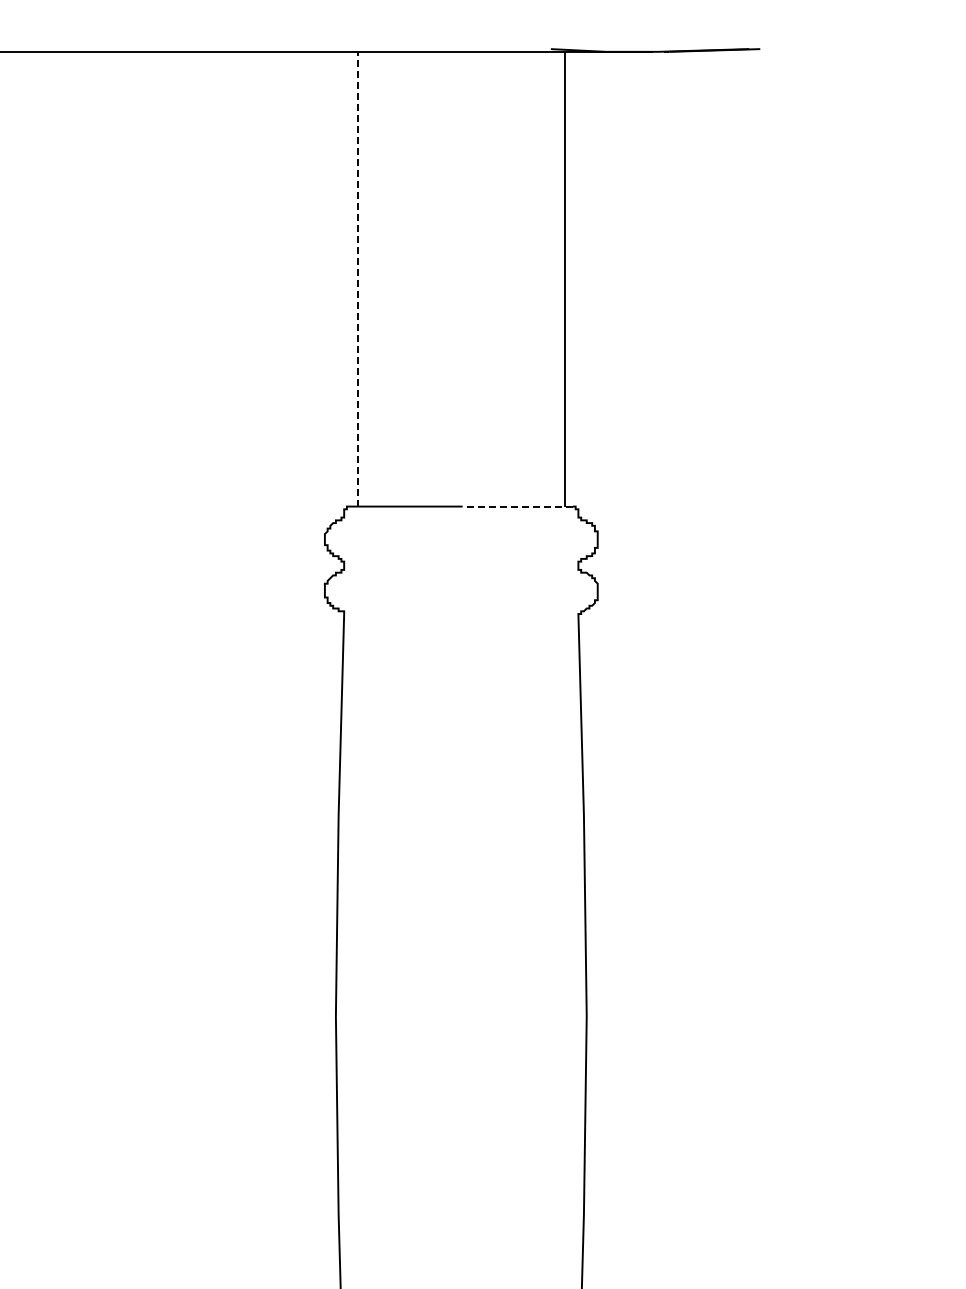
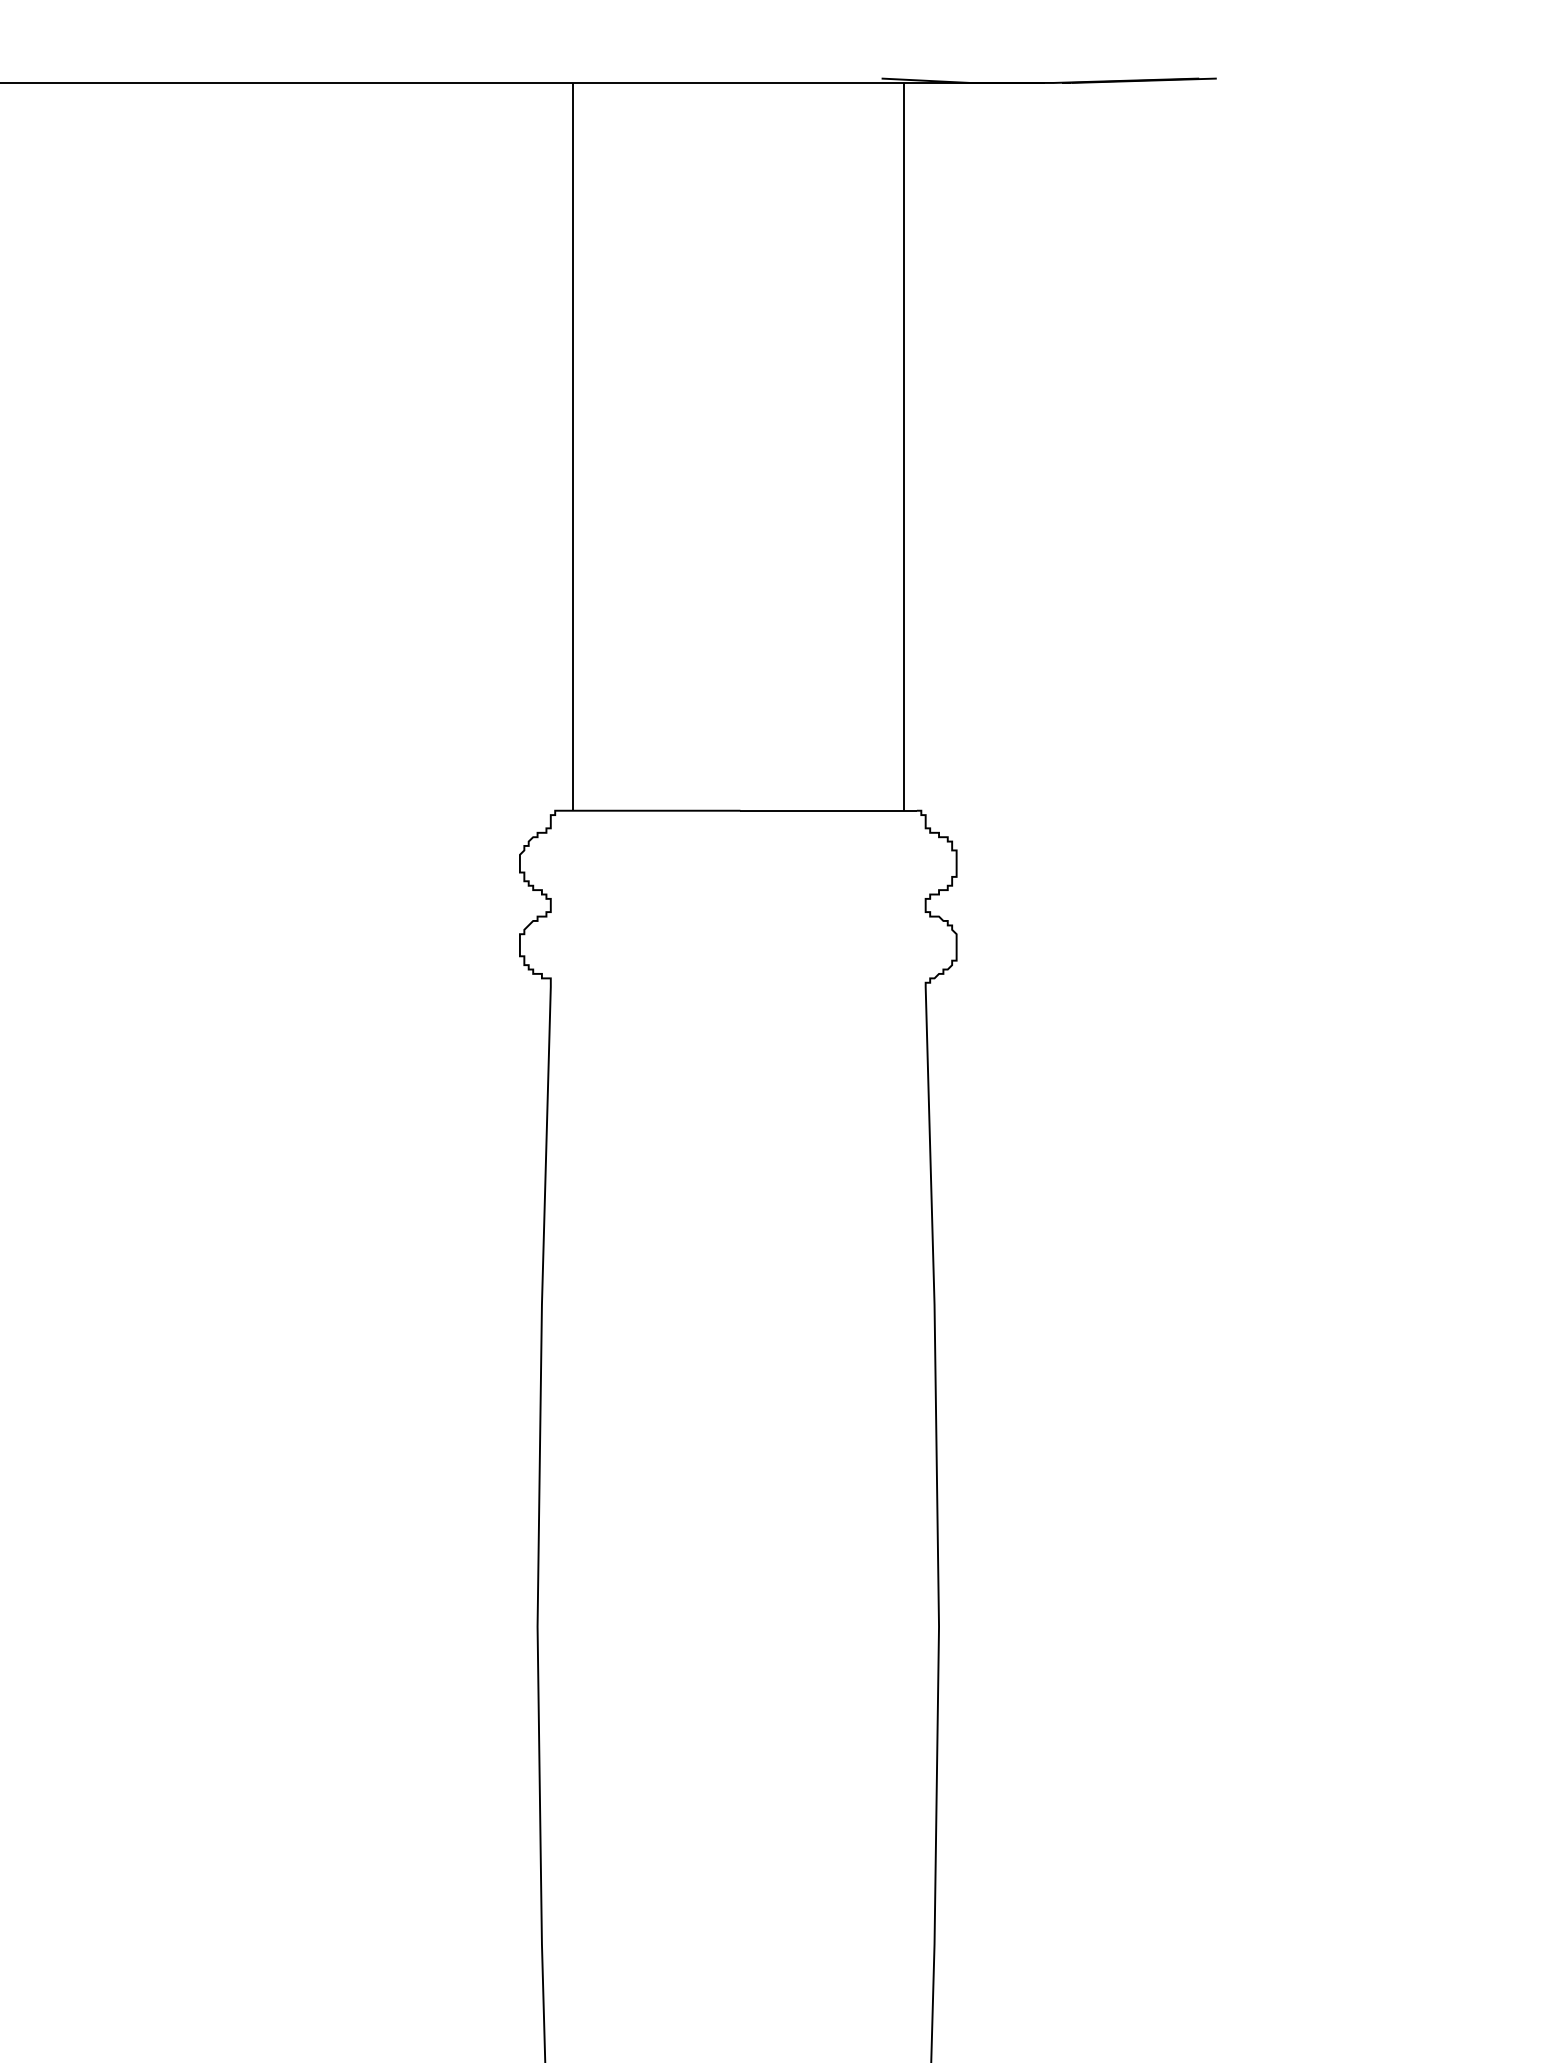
line: (357, 278) -> (572, 445), dashed -> solid
line: (517, 506) -> (828, 810), dashed -> solid

